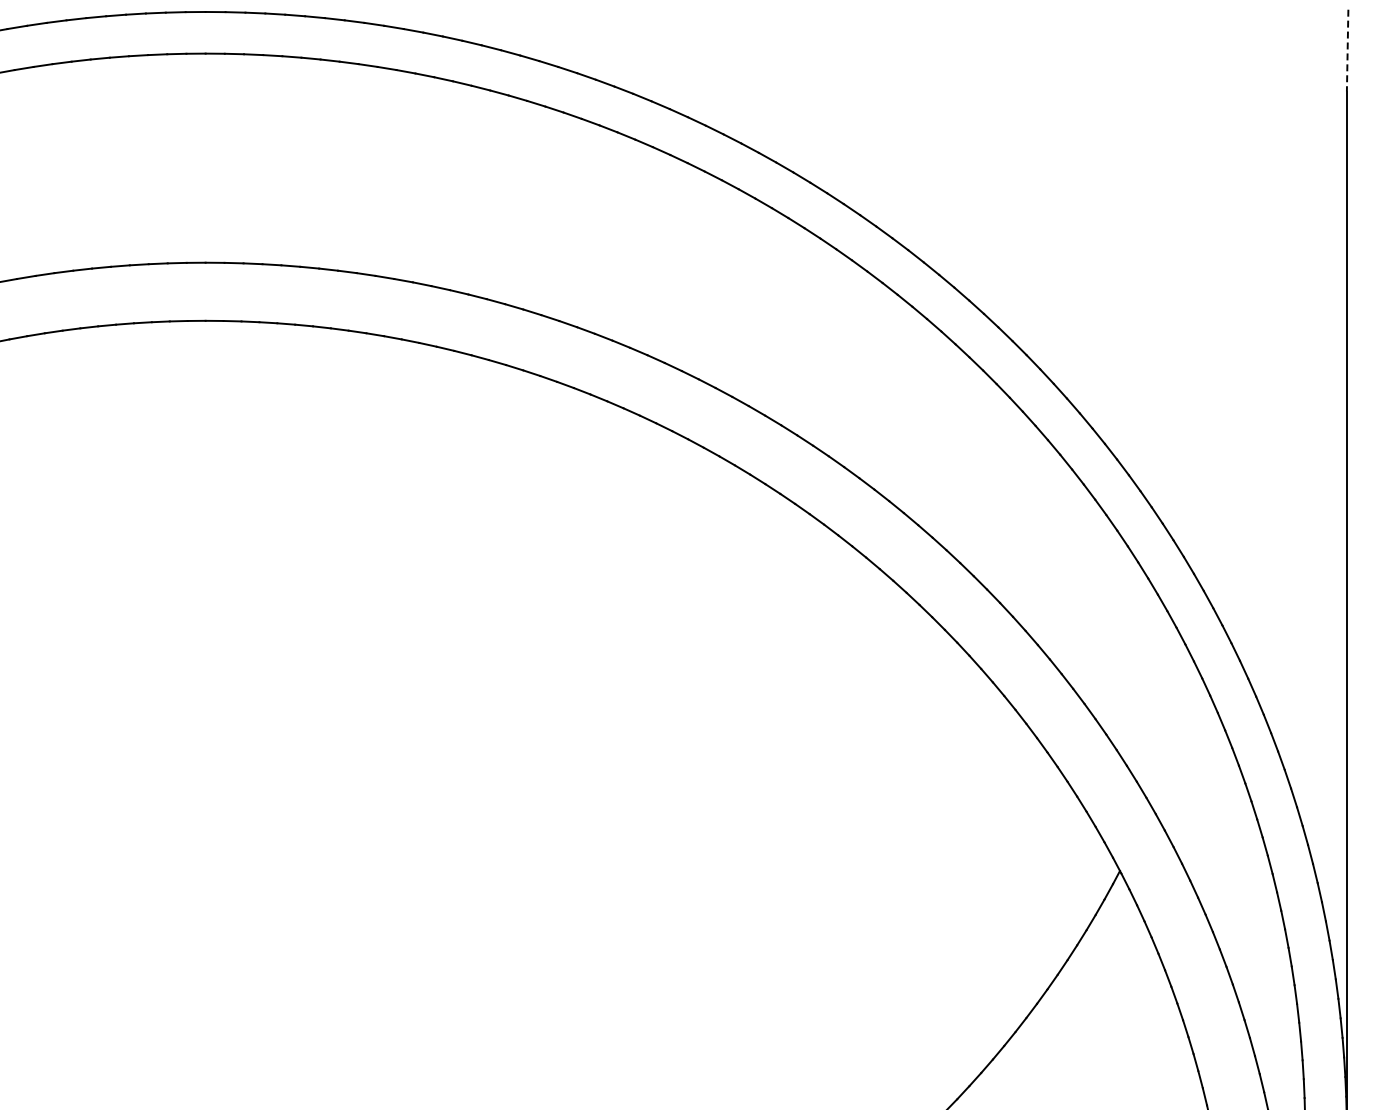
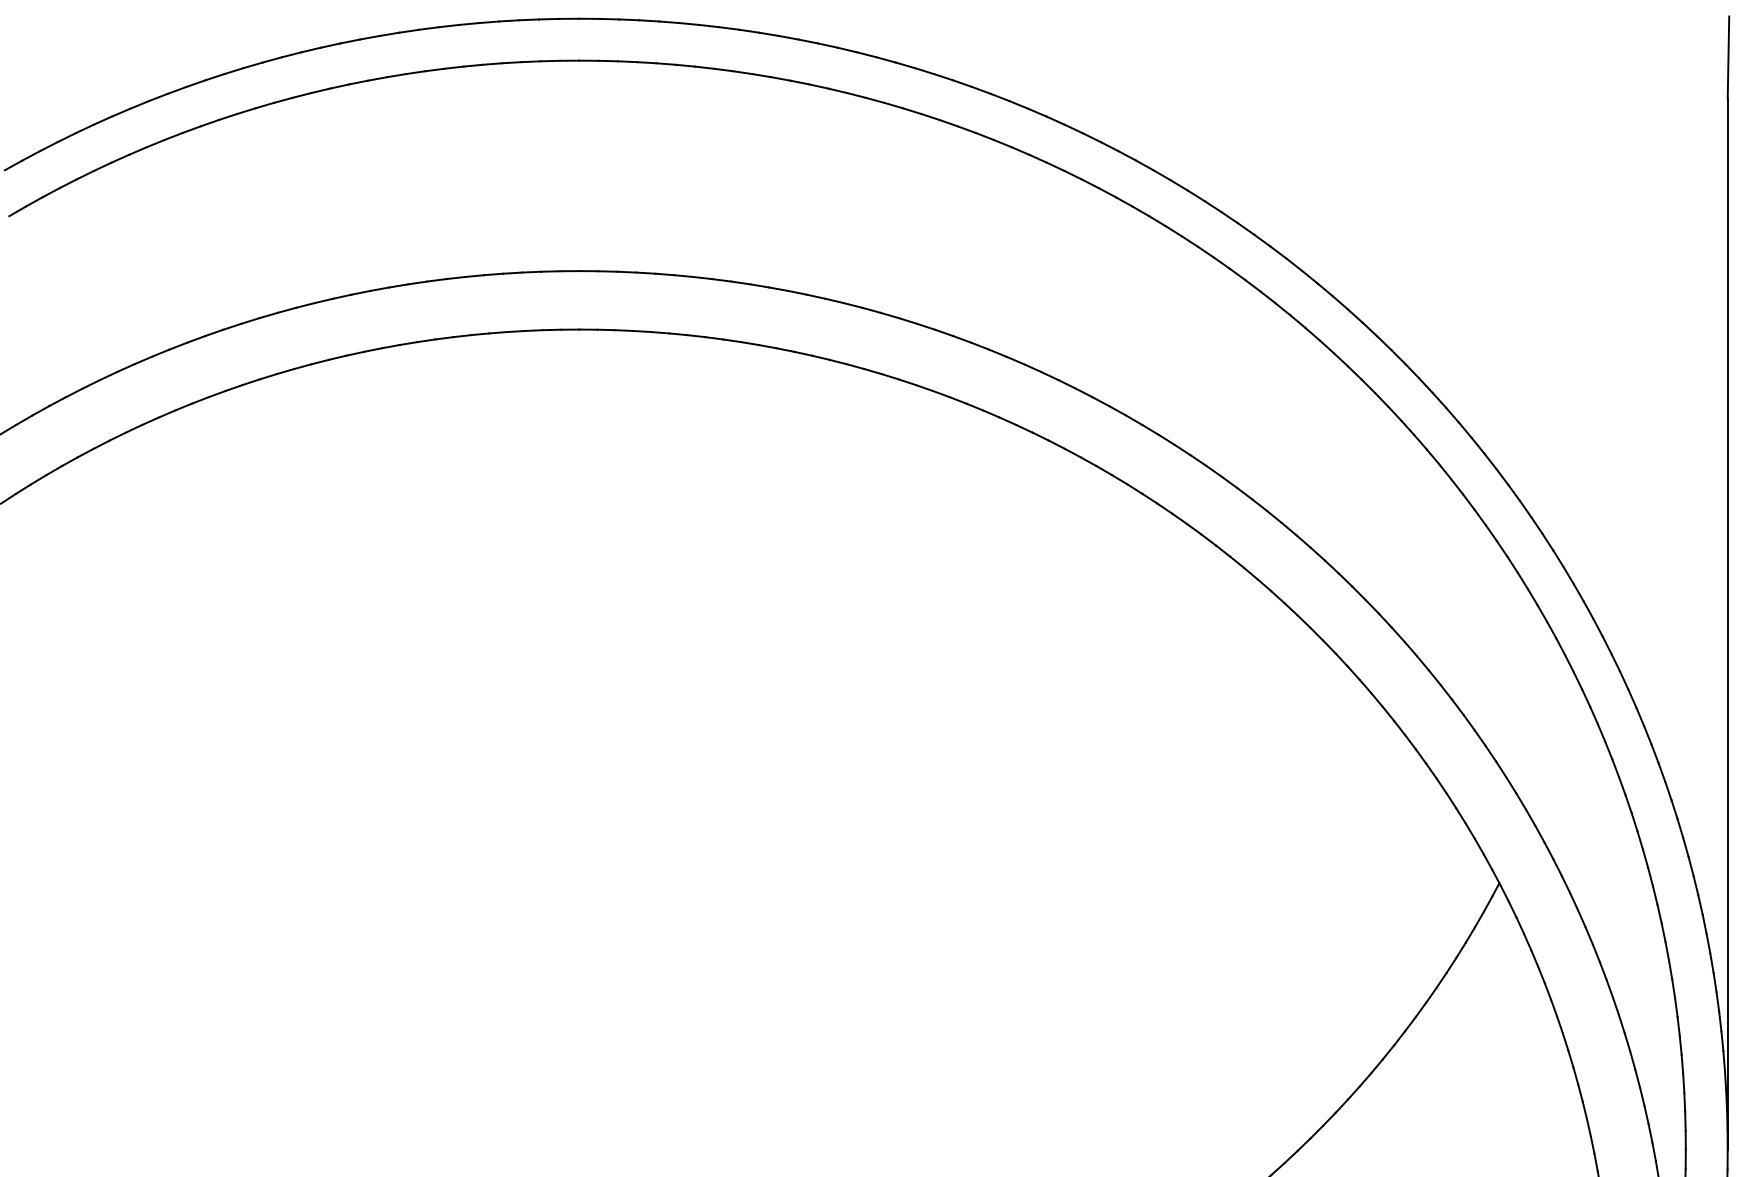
line: (1347, 51) -> (1728, 58), dashed -> solid

